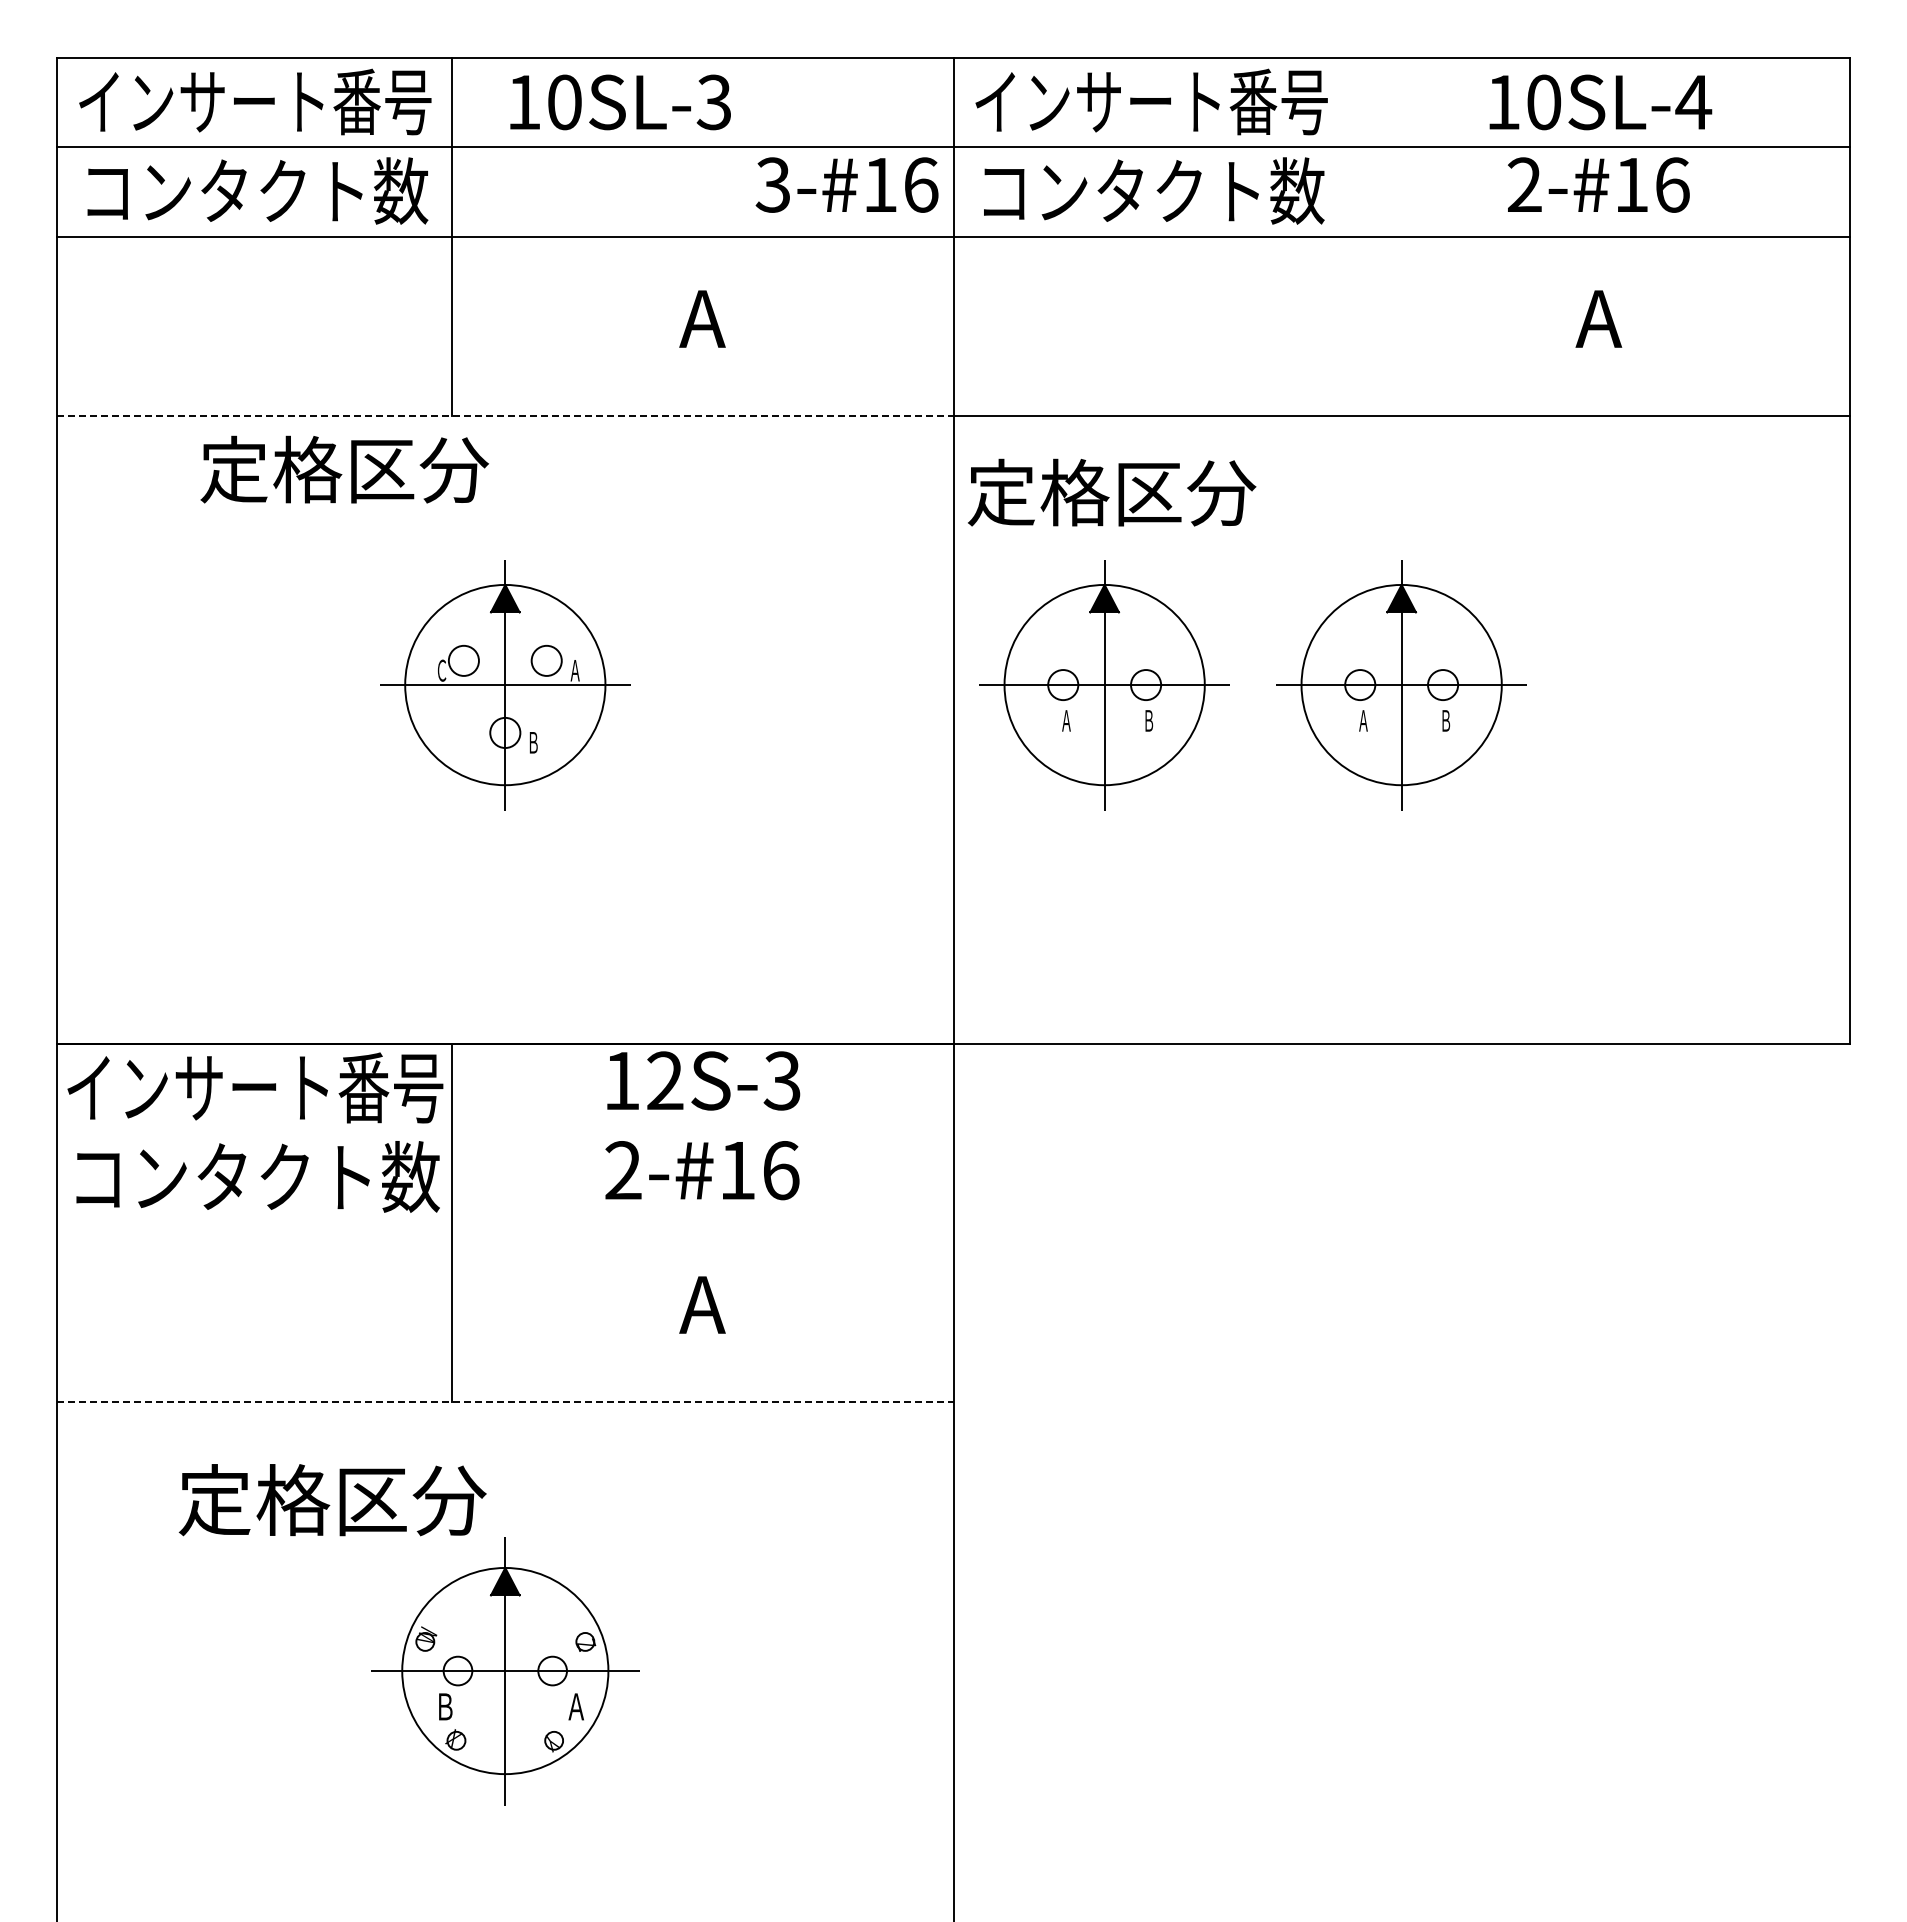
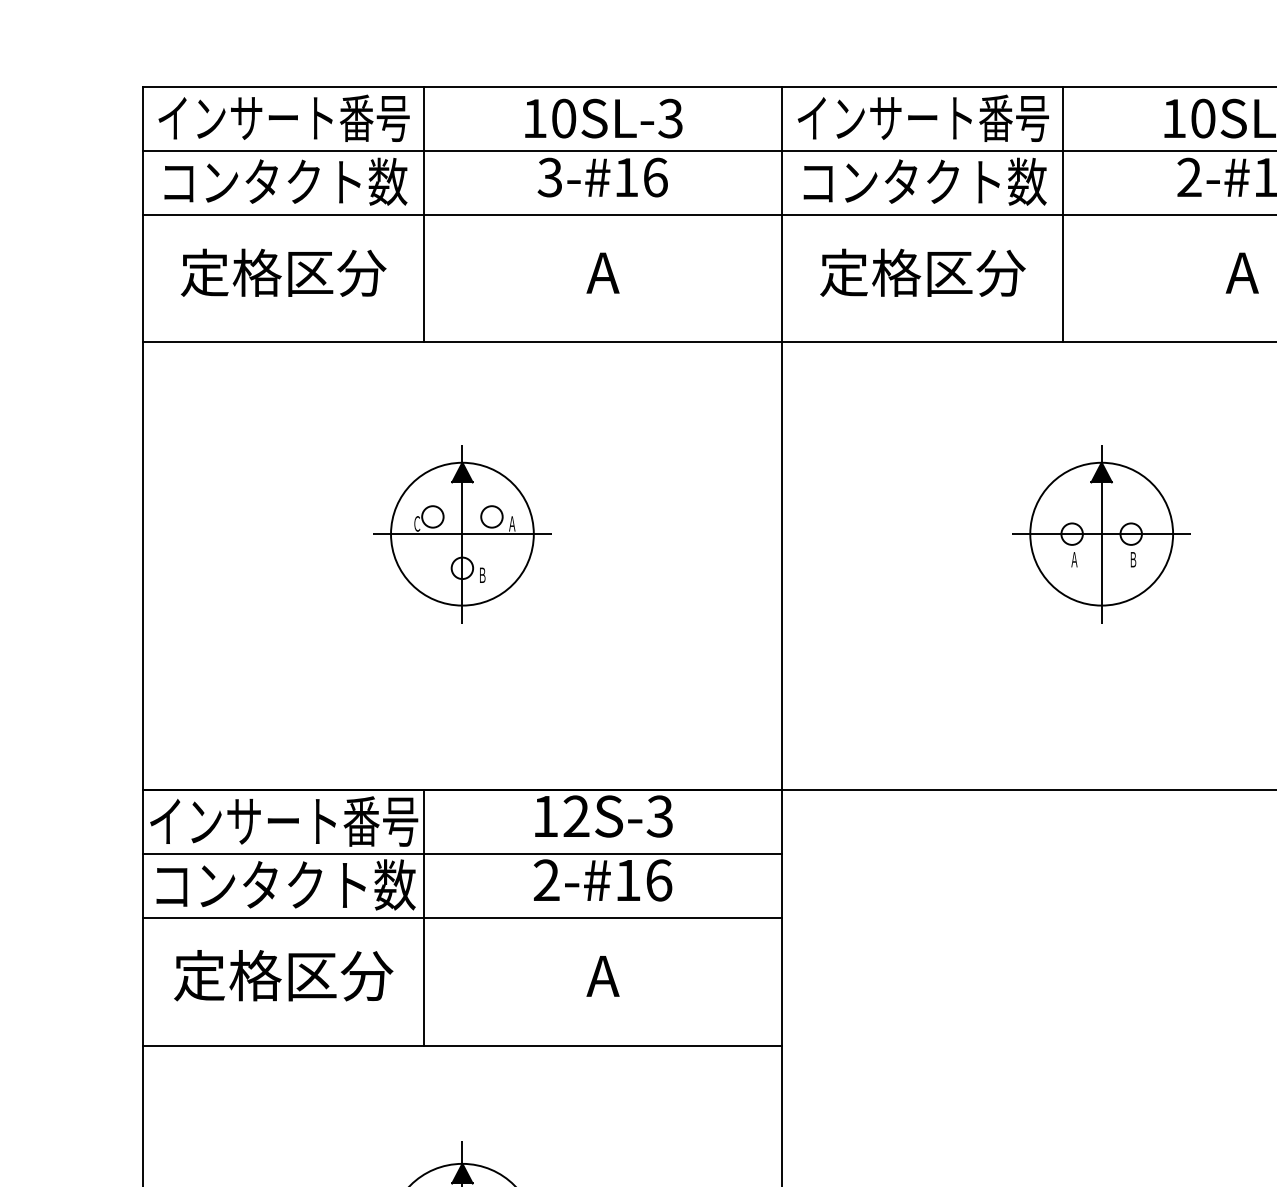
text: (620, 102) -> (603, 118), moved
text: (846, 184) -> (602, 177), moved
line: (1347, 236) -> (1063, 214), added
line: (505, 416) -> (462, 342), dashed -> solid
text: (344, 469) -> (283, 272), moved
text: (1112, 492) -> (923, 272), moved
part: (1104, 685) -> (889, 534), removed
line: (505, 1133) -> (462, 853), added
line: (505, 1222) -> (462, 917), added
line: (505, 1402) -> (462, 1045), dashed -> solid
text: (332, 1500) -> (283, 975), moved

